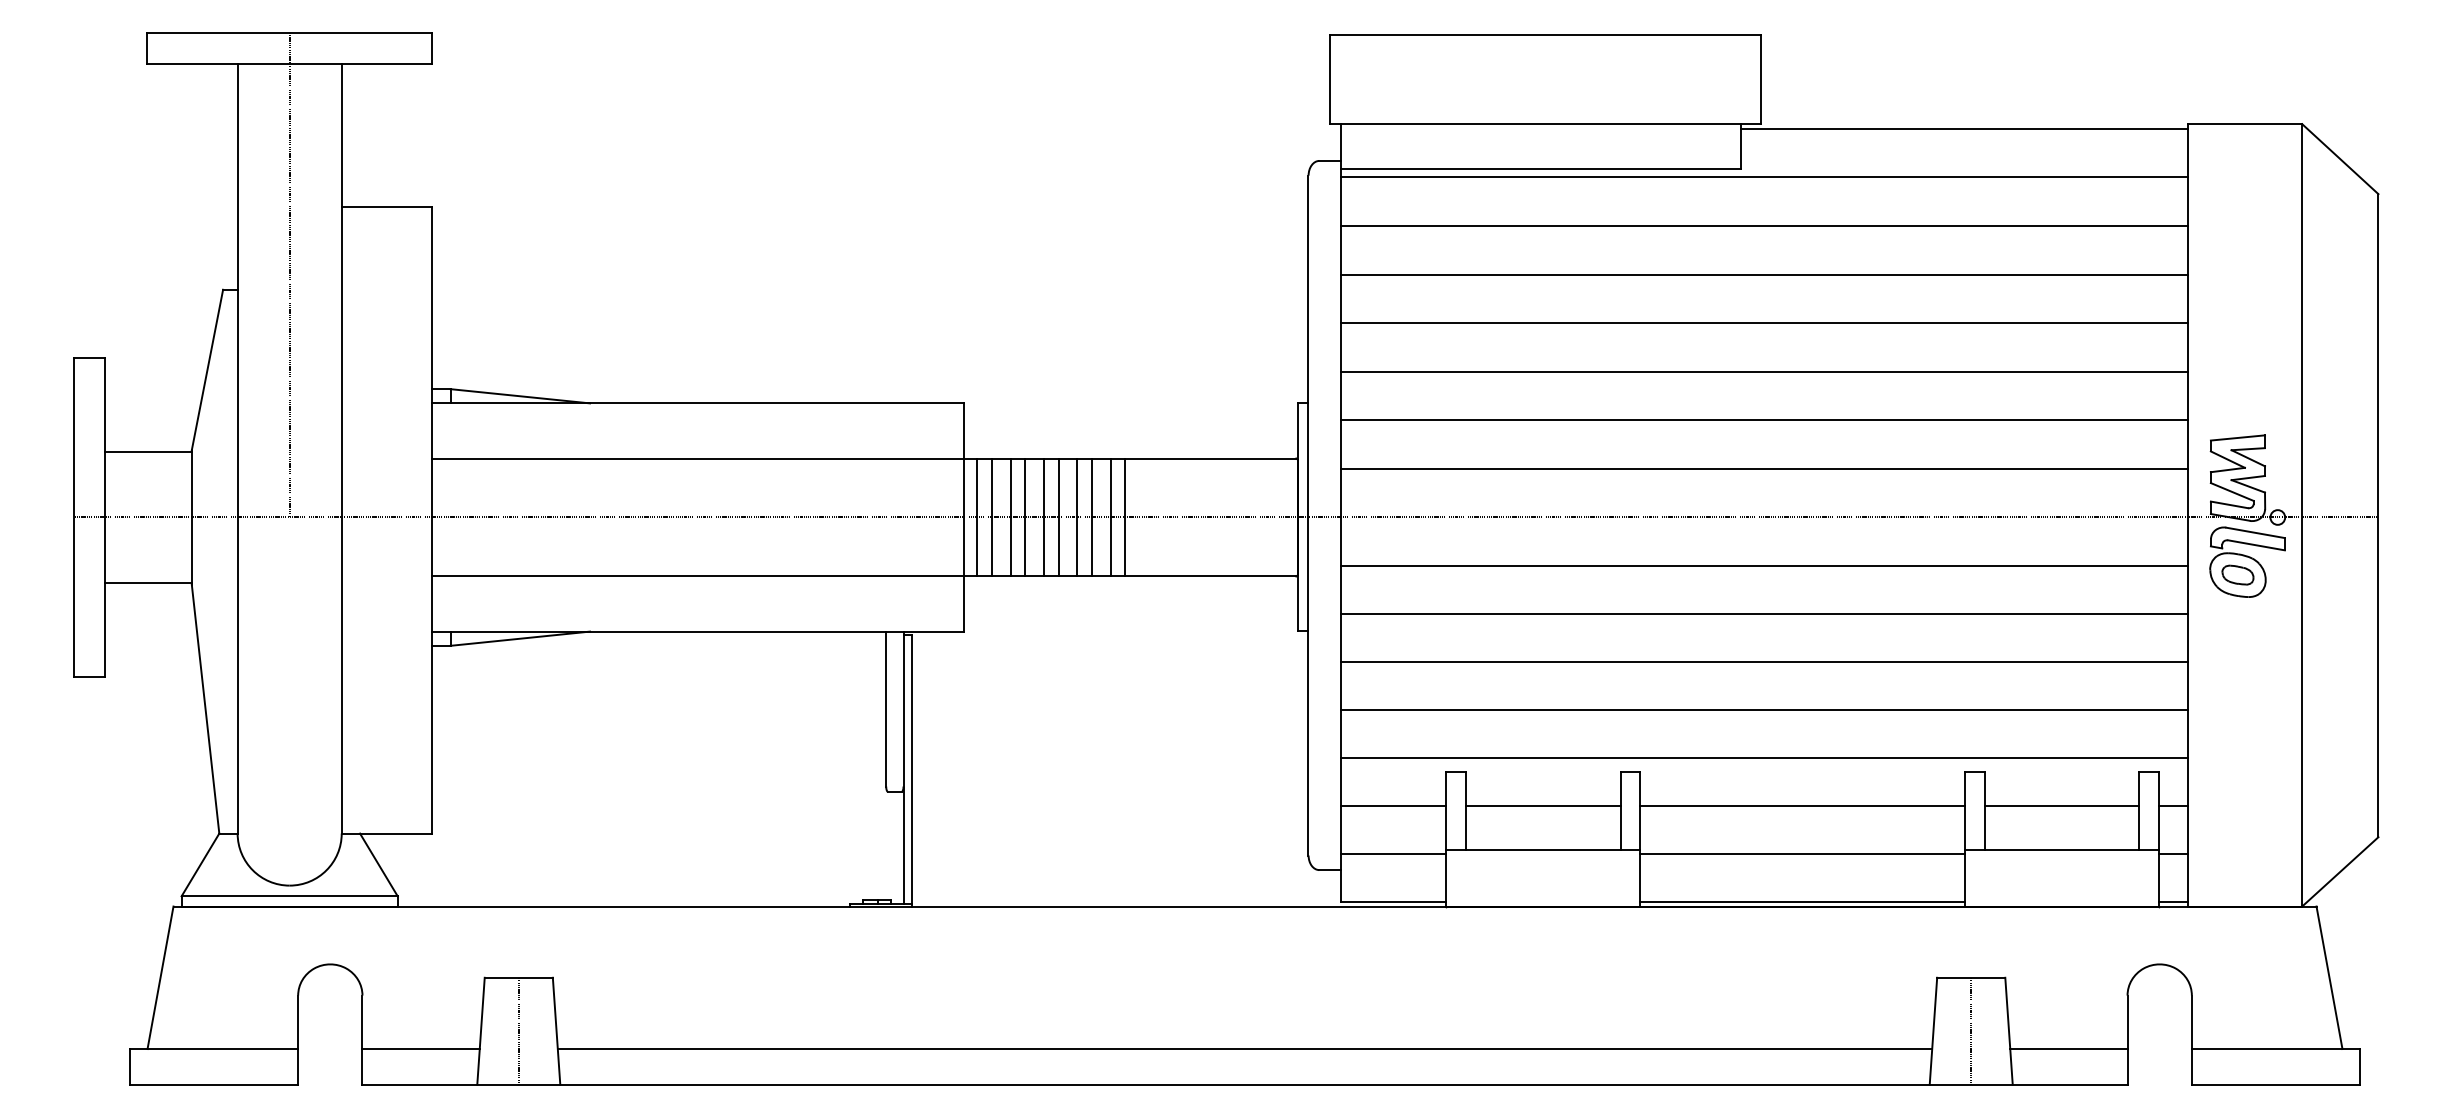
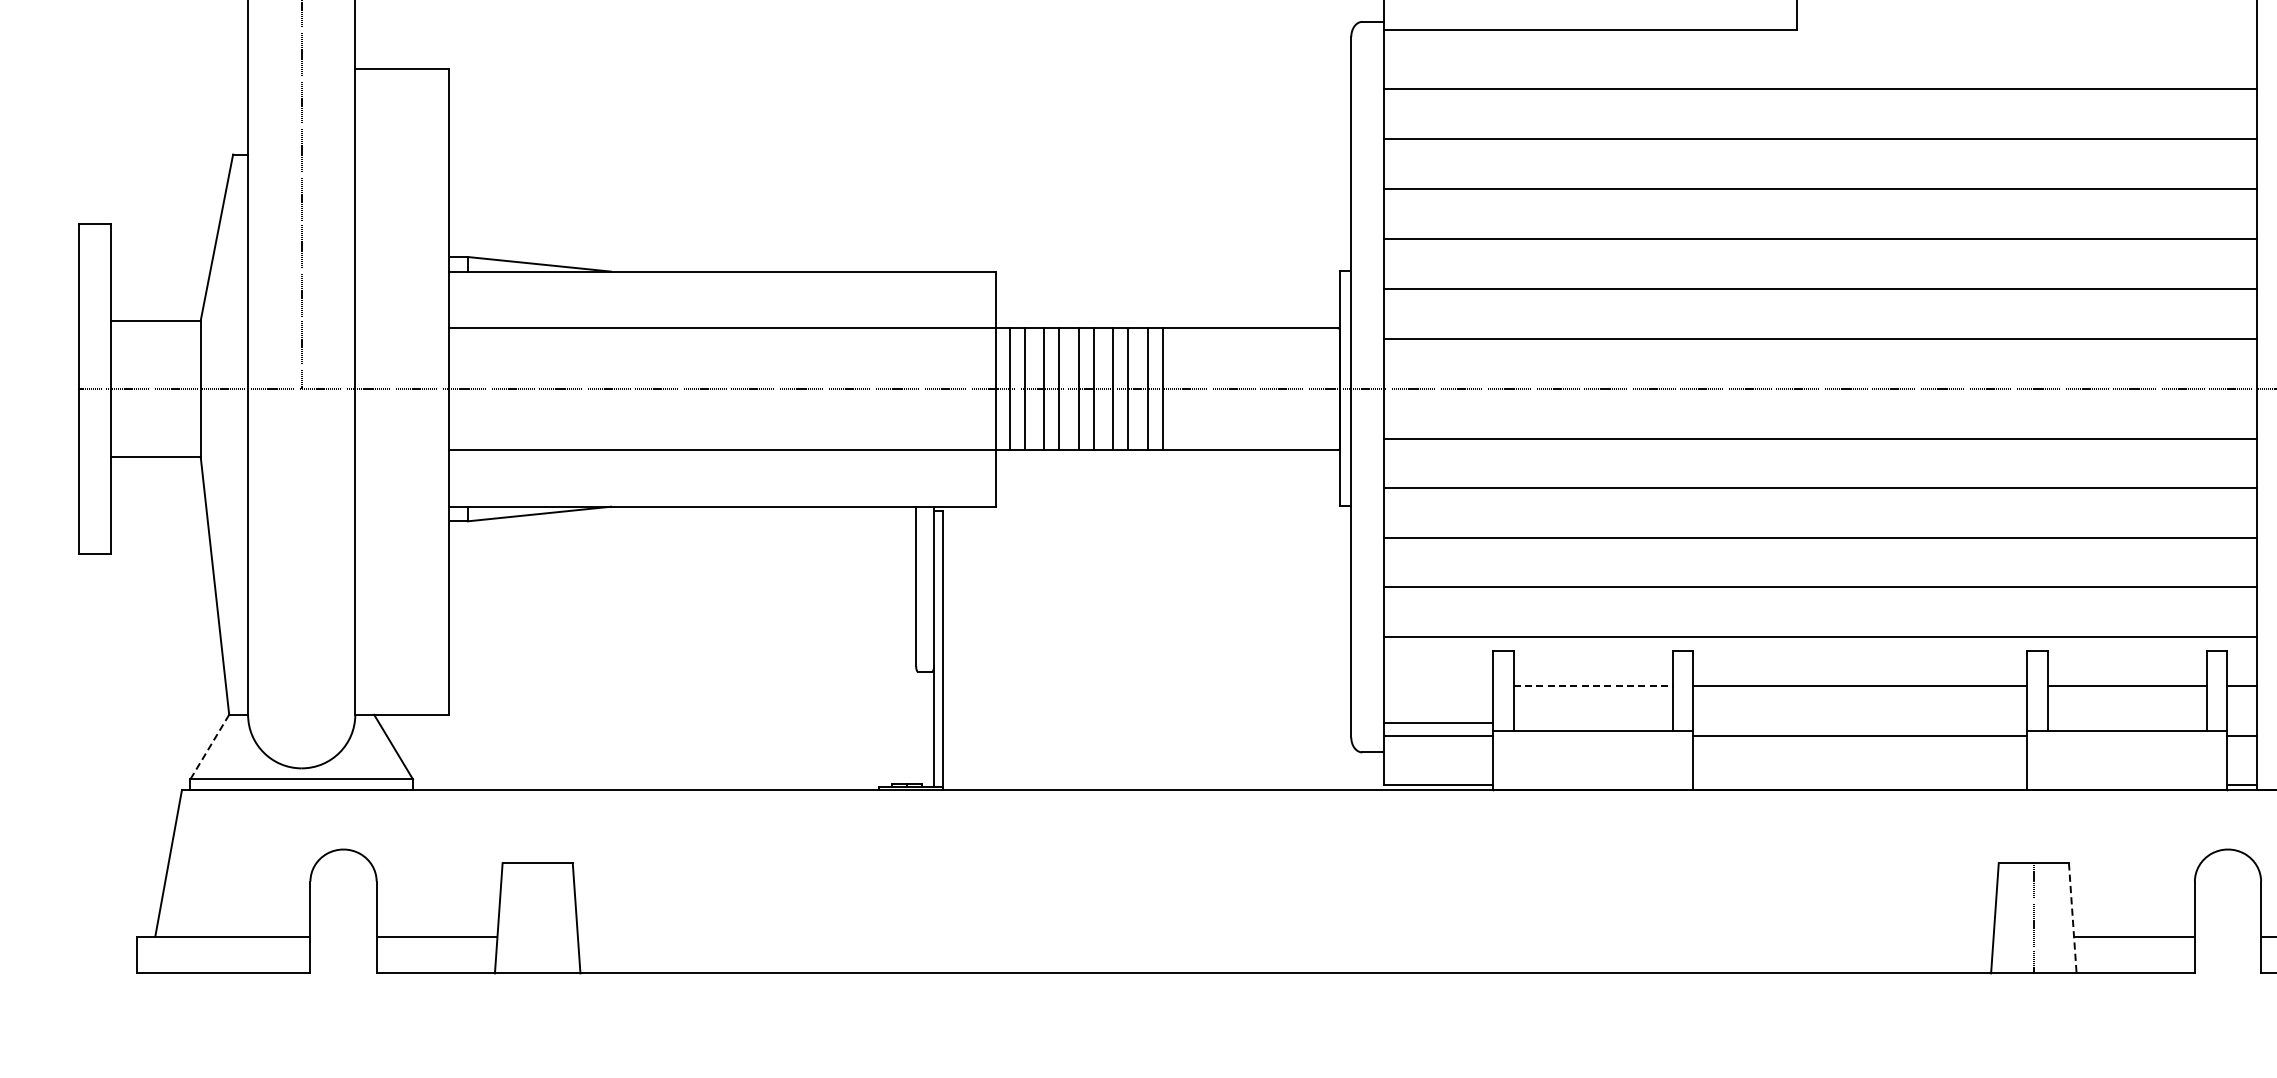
line: (1763, 177) -> (1819, 38), removed
line: (1393, 805) -> (1438, 722), moved
line: (1543, 805) -> (1593, 685), solid -> dashed
line: (200, 864) -> (209, 746), solid -> dashed
line: (1802, 902) -> (1860, 785), removed
line: (518, 1030) -> (537, 917), removed
line: (2009, 1031) -> (2073, 918), solid -> dashed
line: (1244, 1049) -> (1285, 937), removed

